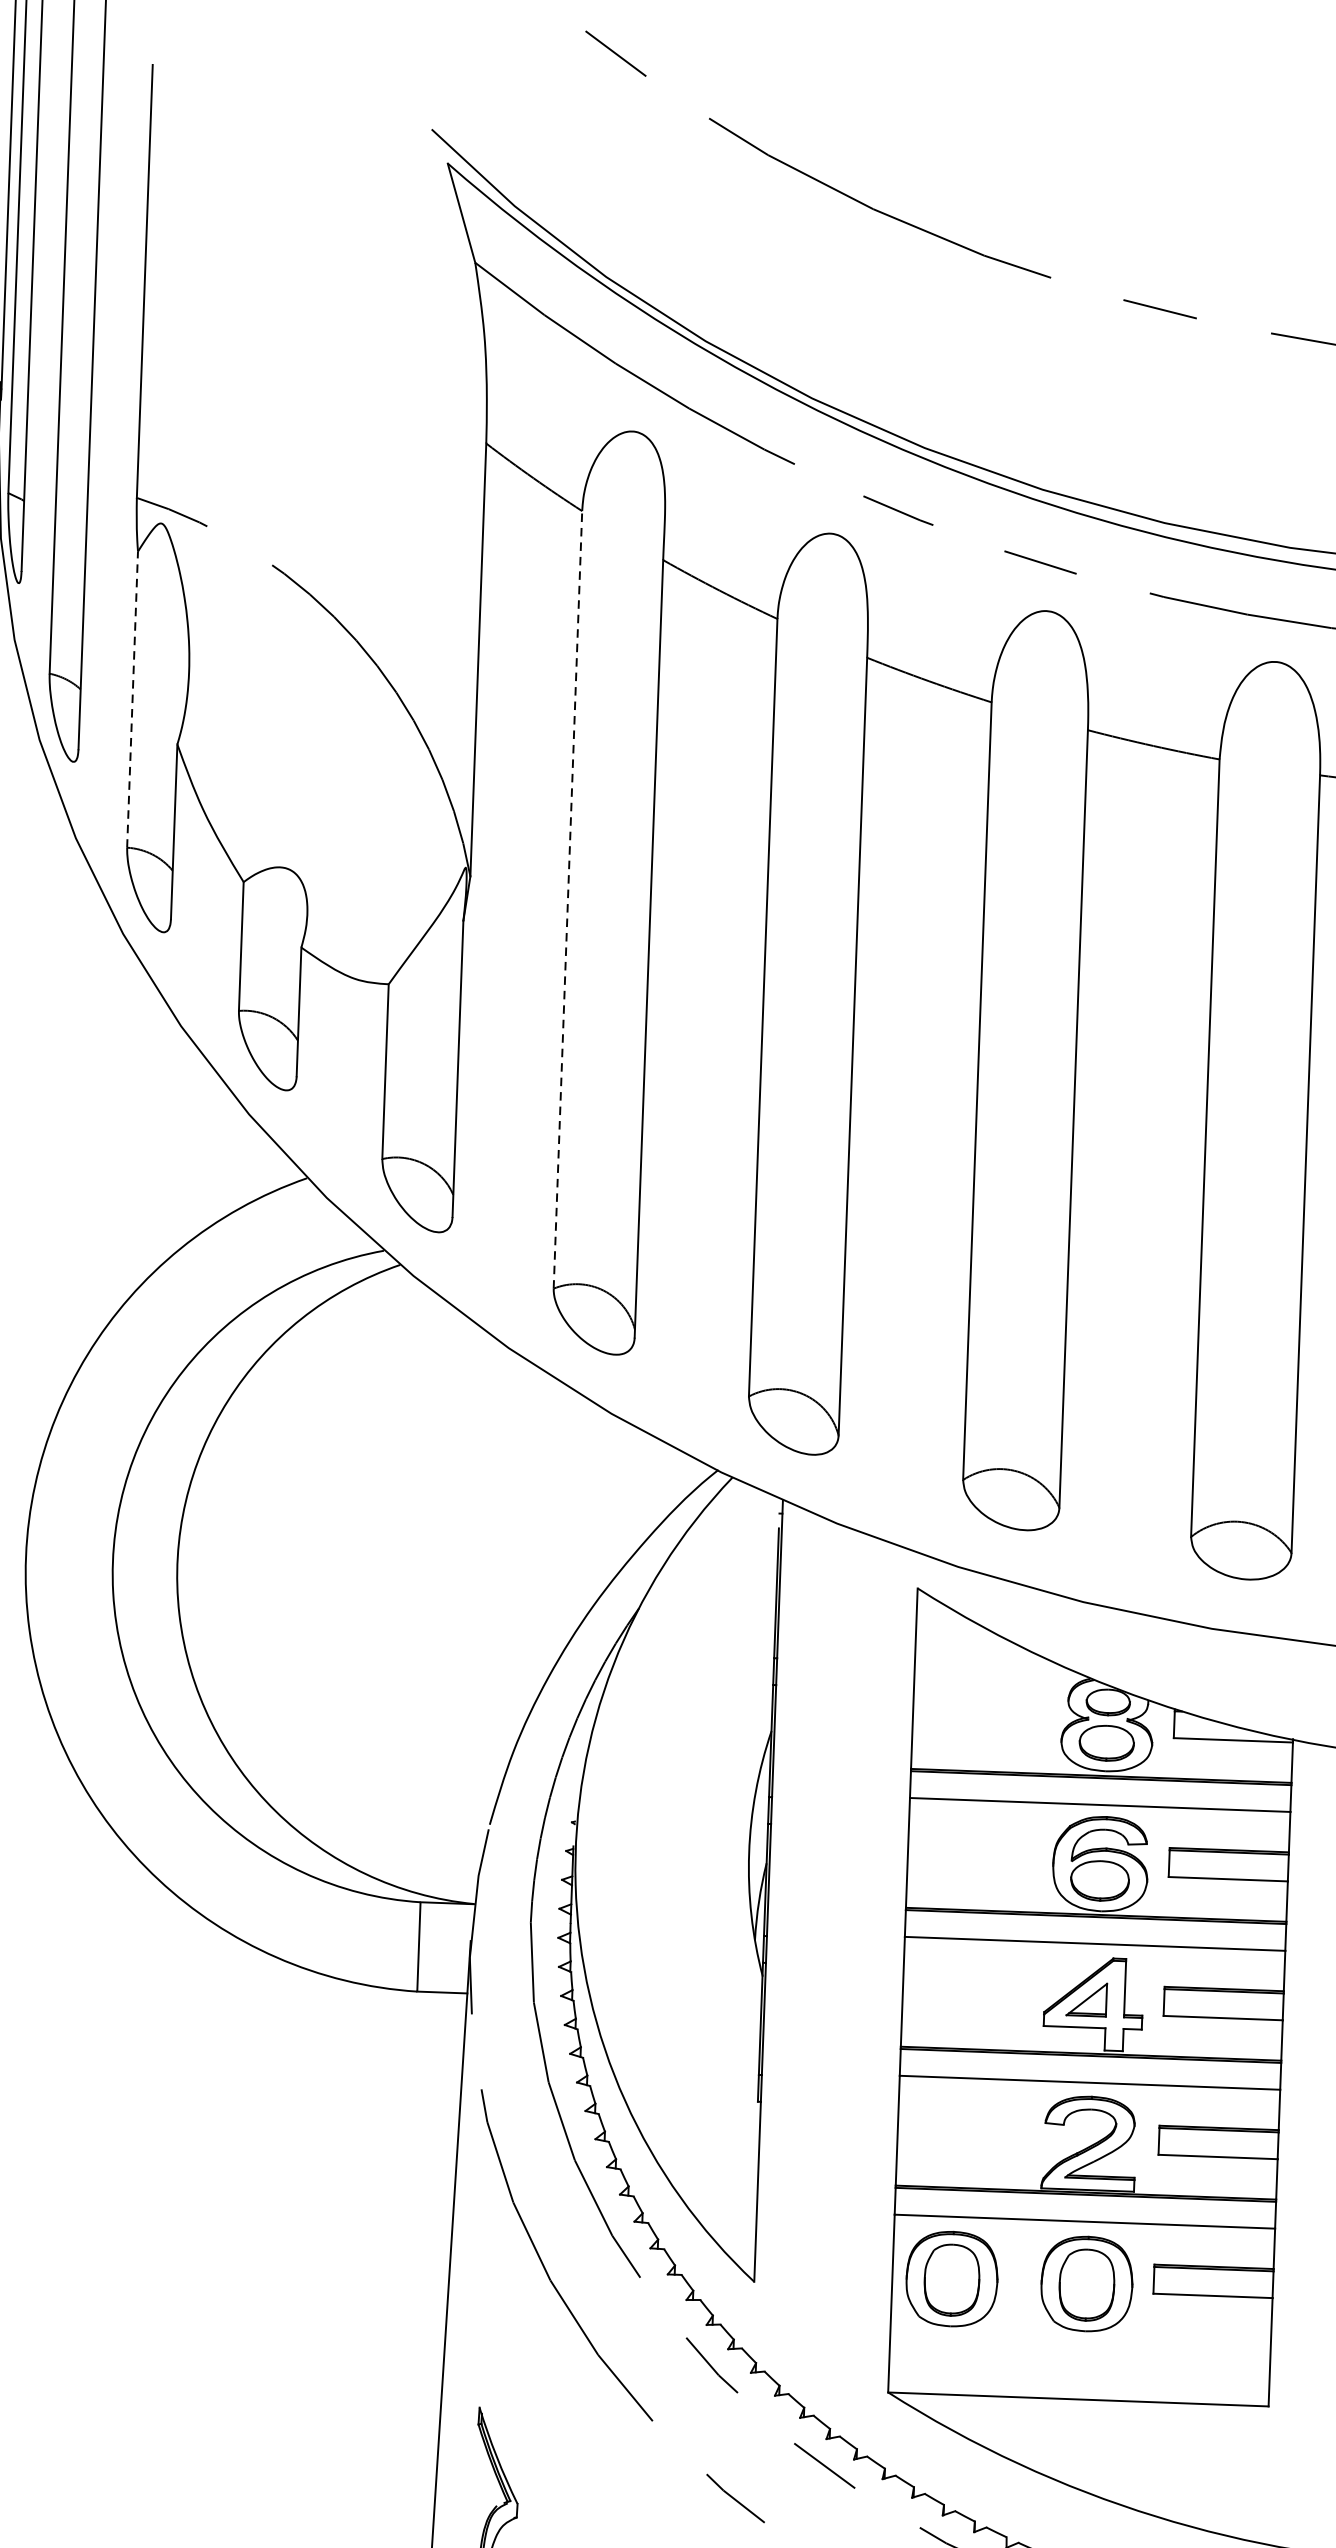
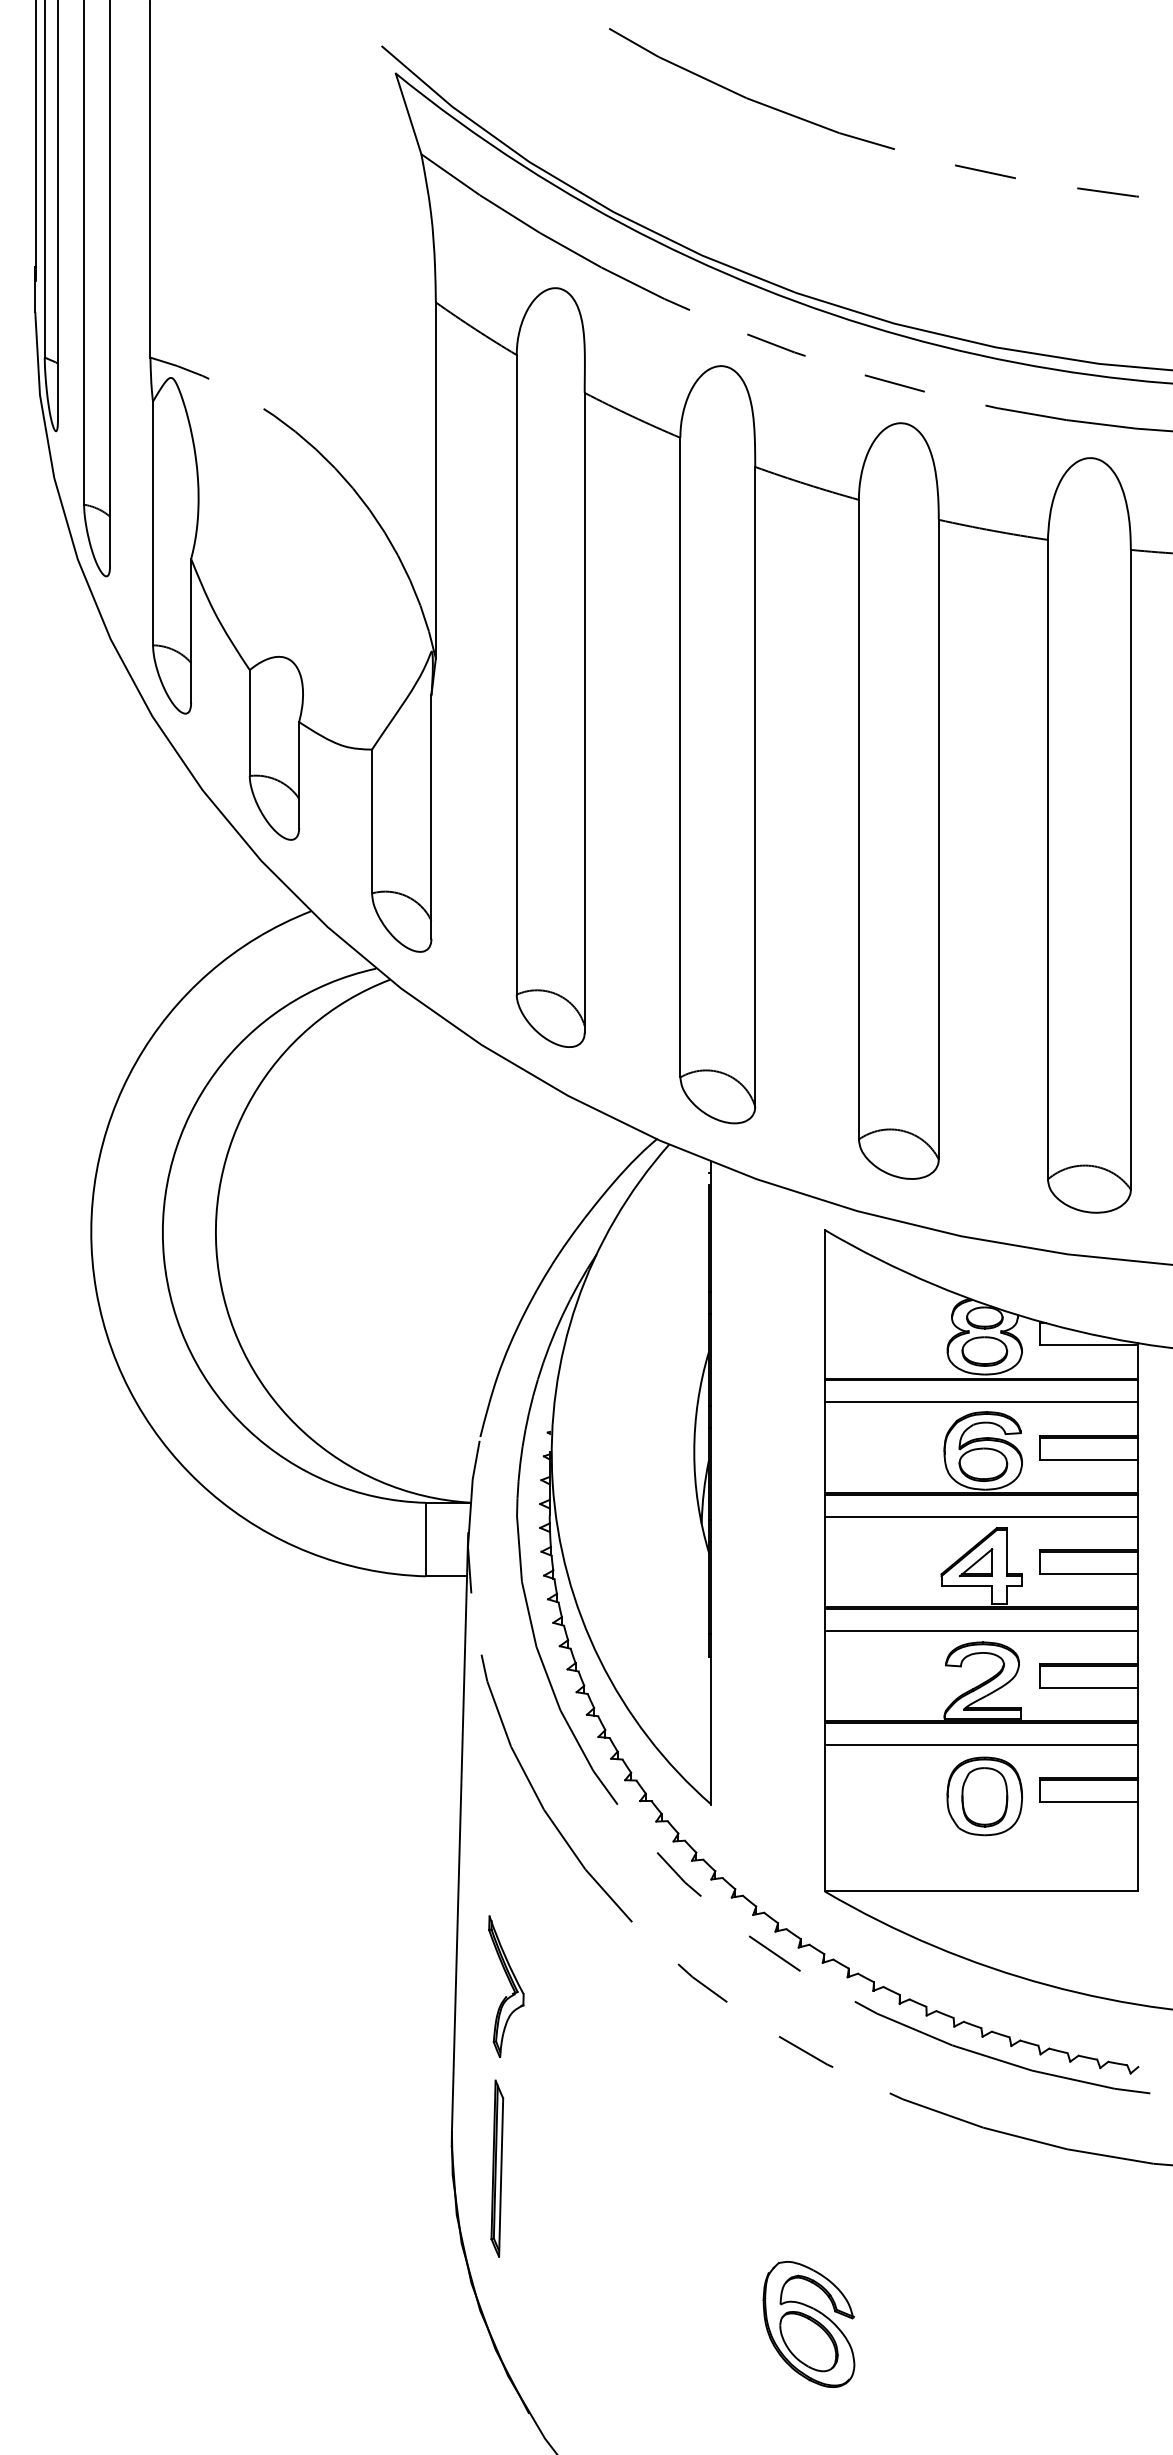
line: (133, 699) -> (153, 523), dashed -> solid
line: (567, 899) -> (516, 674), dashed -> solid
part: (951, 2279) -> (873, 1796), removed

